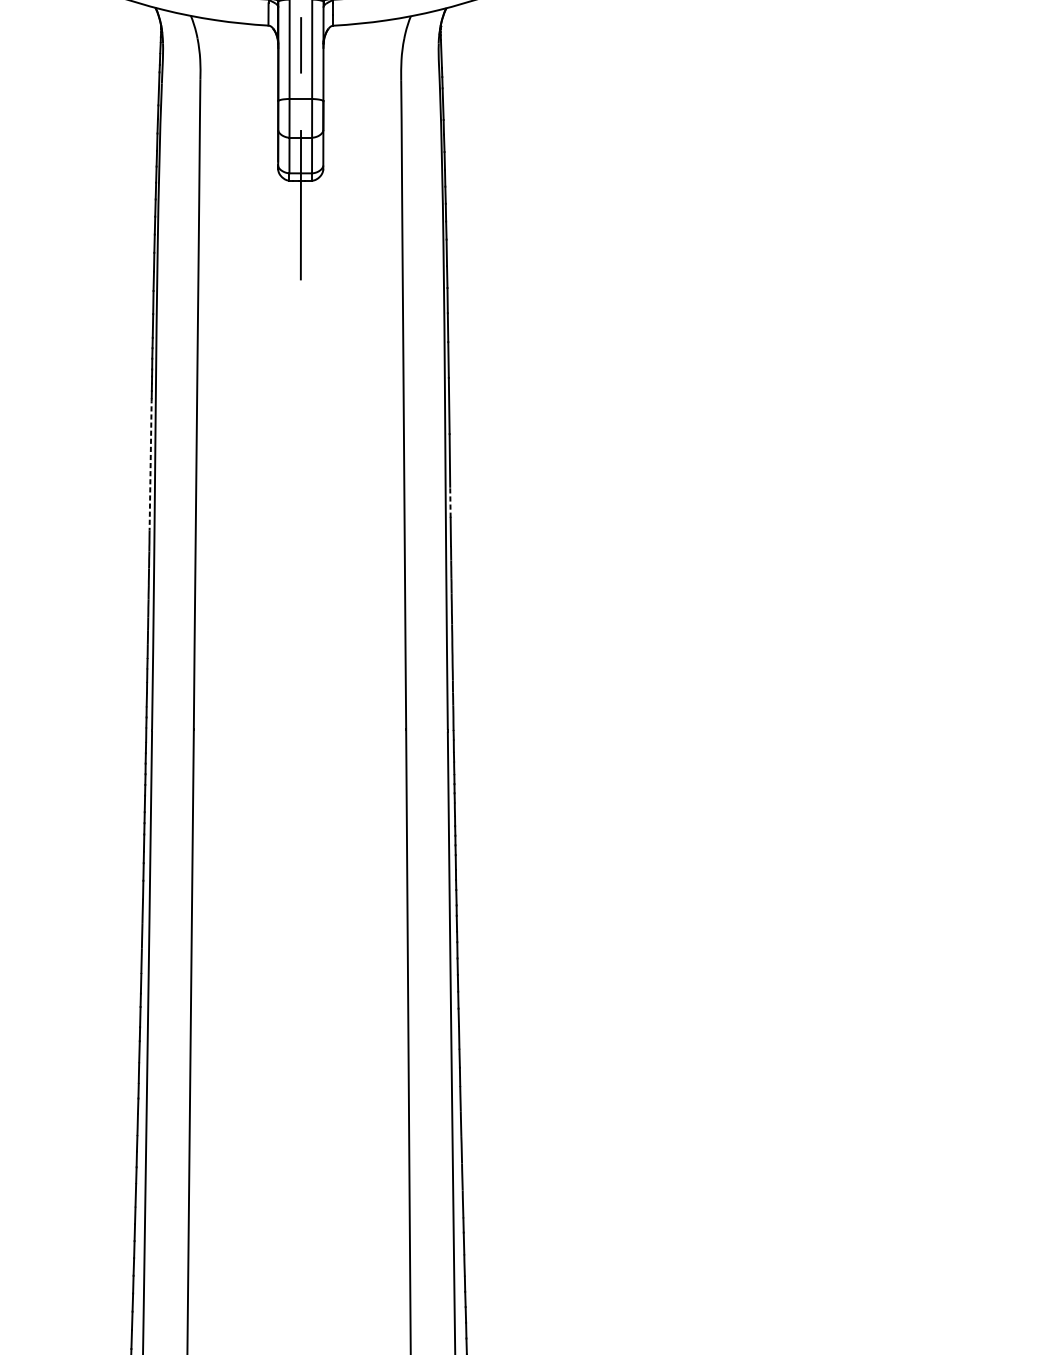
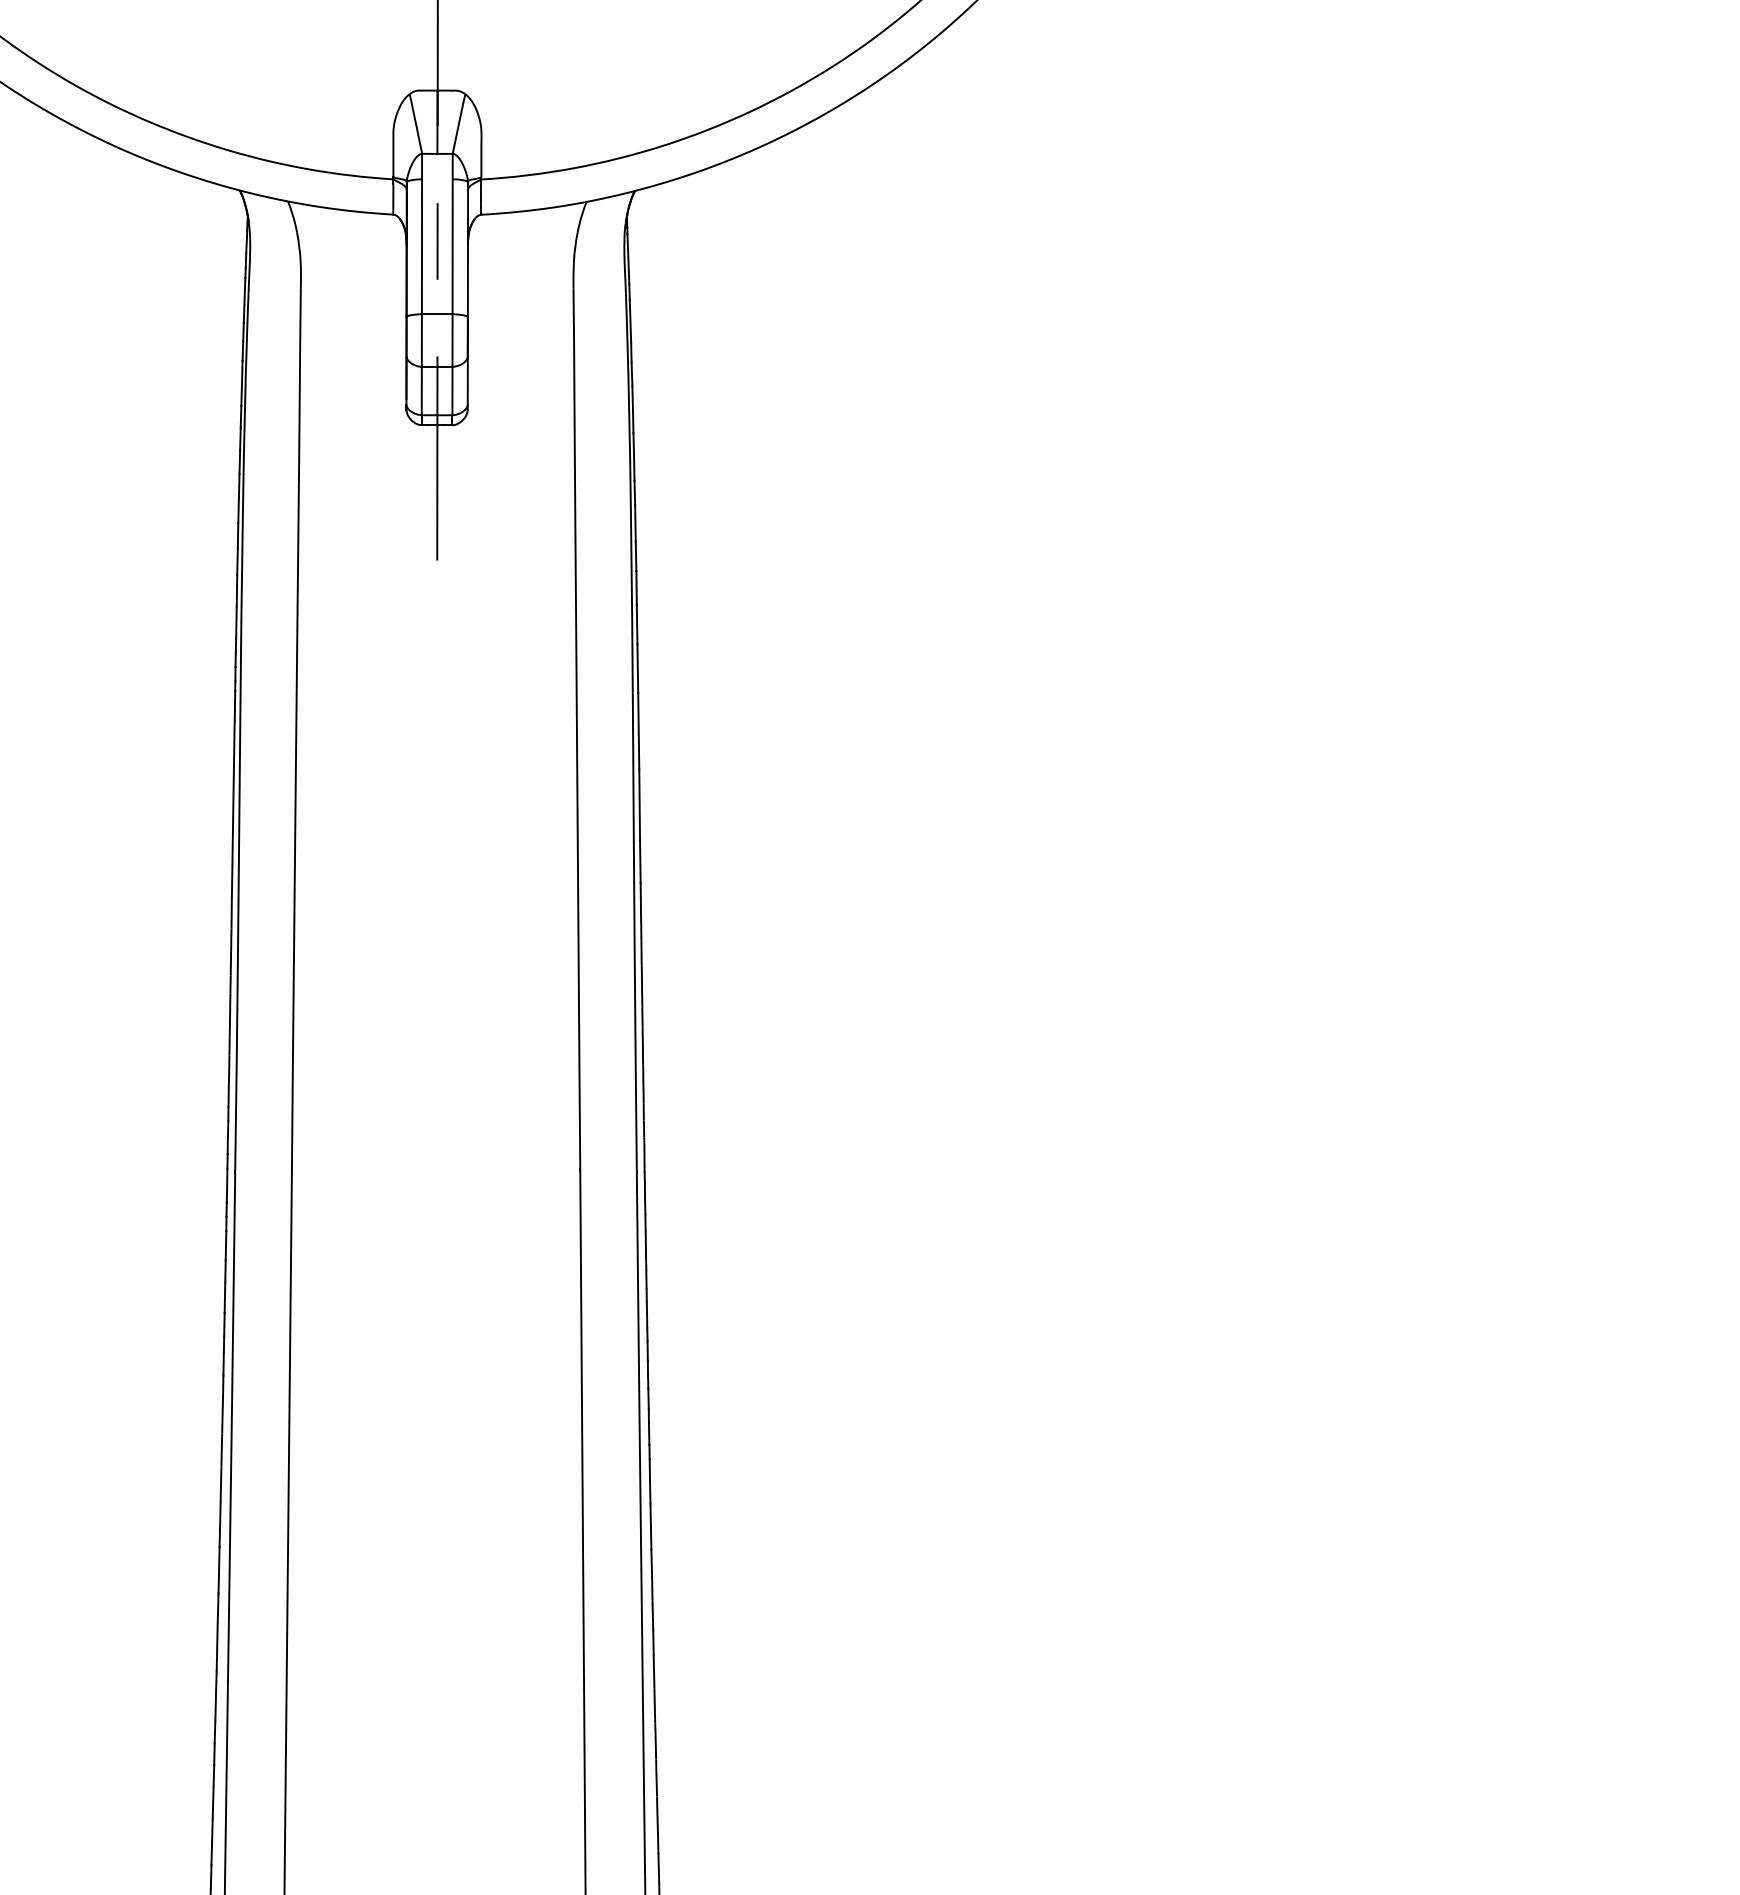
line: (150, 464) -> (233, 810), dashed -> solid
line: (450, 501) -> (640, 861), dashed -> solid

